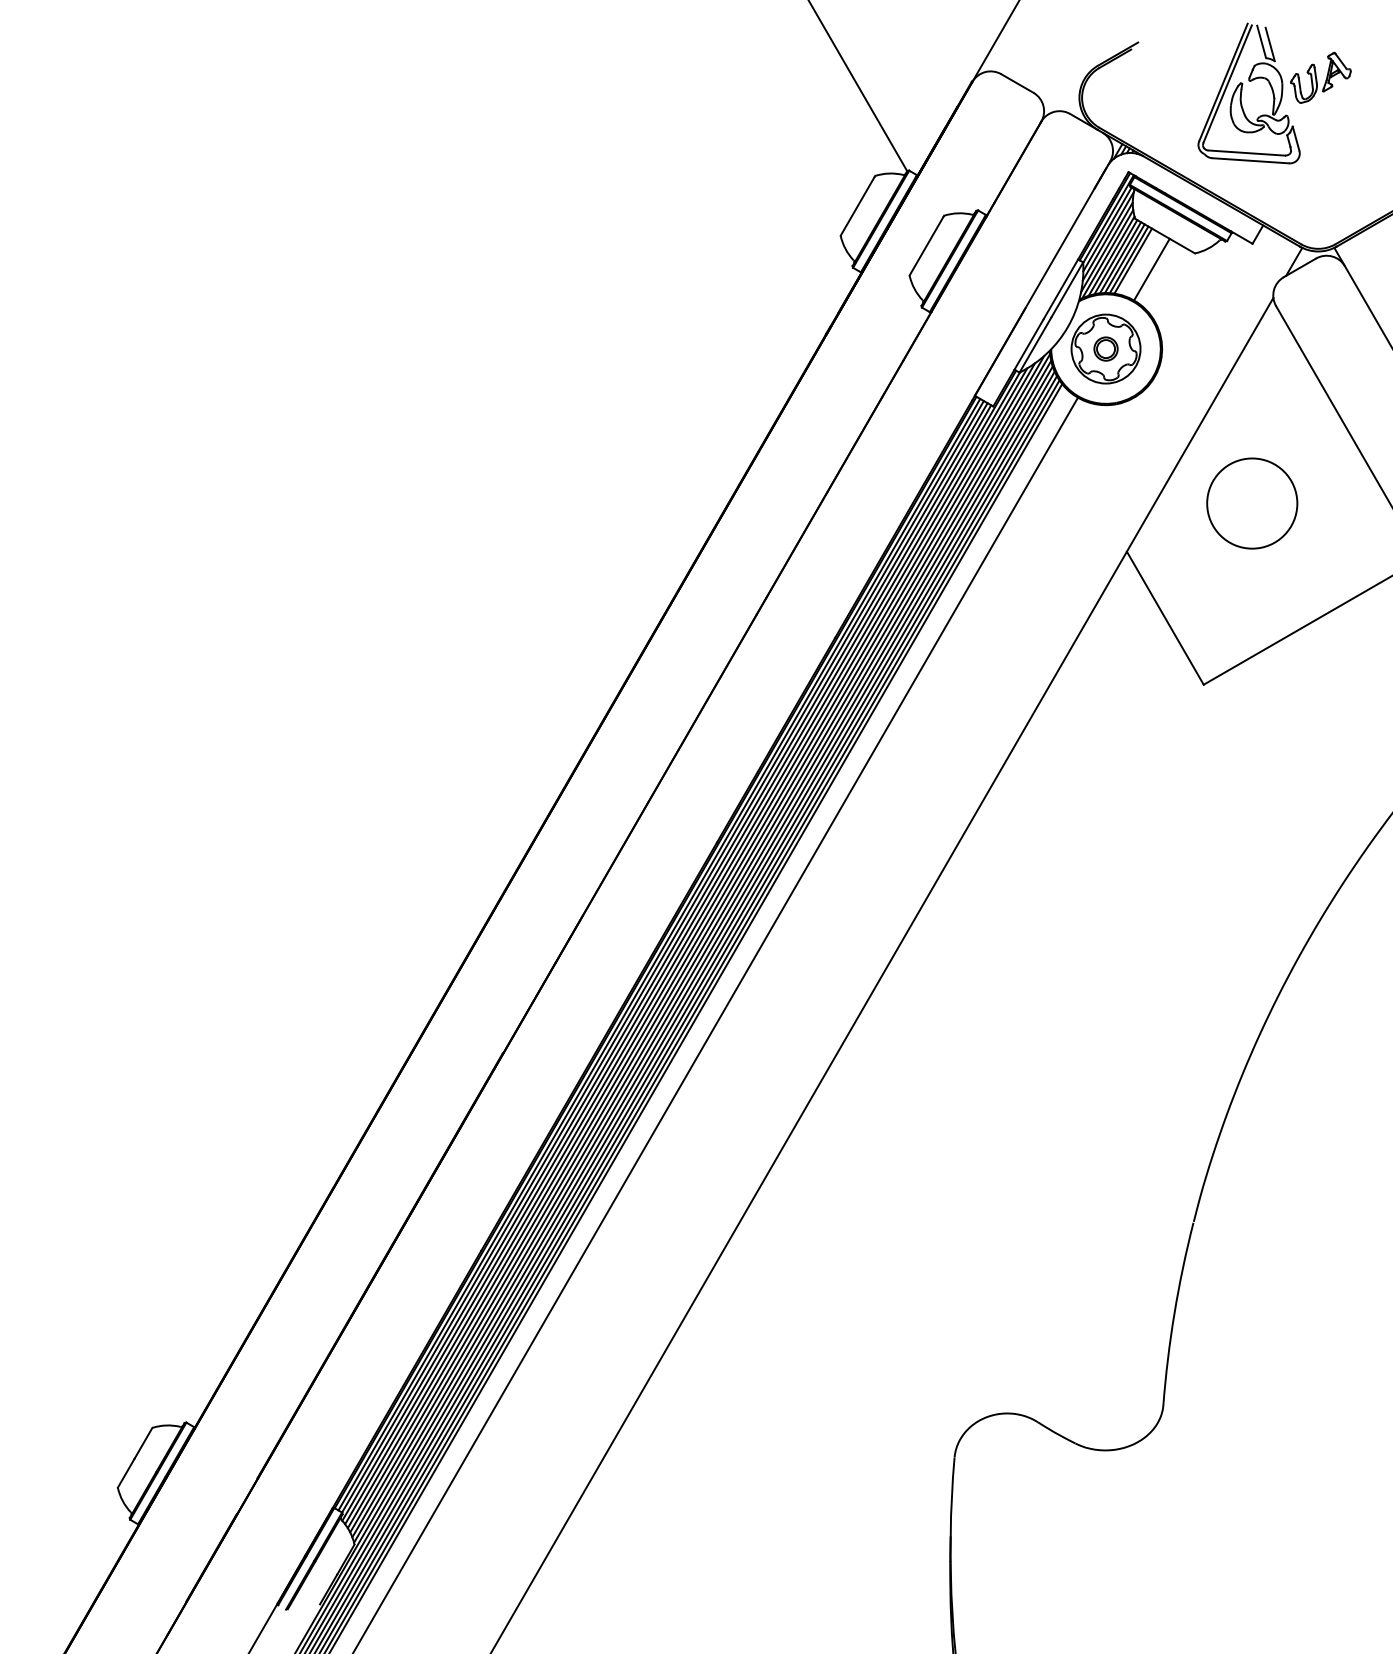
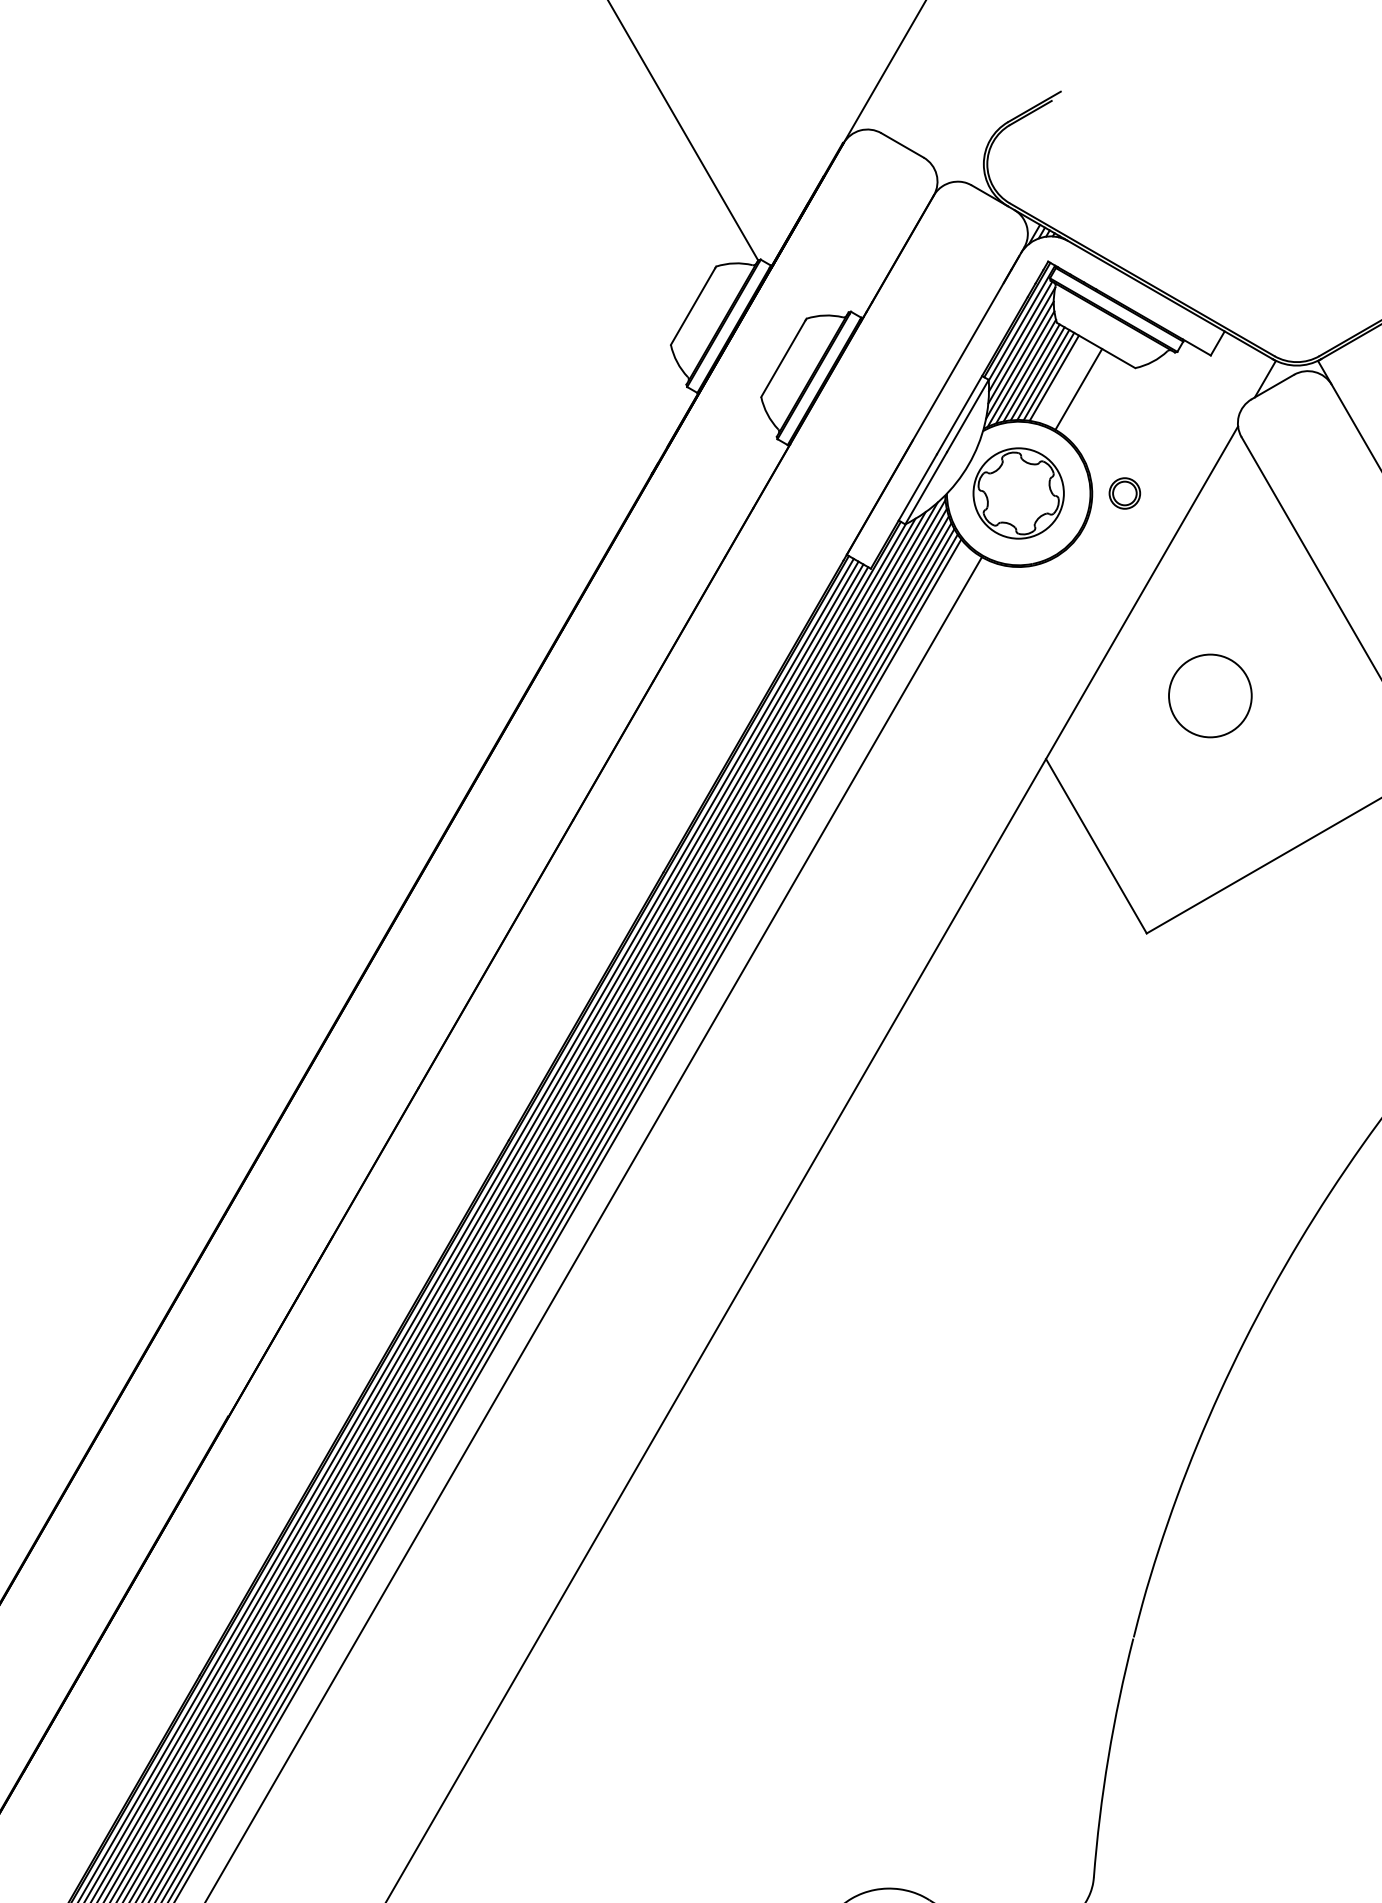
part: (1274, 93) -> (1239, 158), removed
part: (1105, 348) -> (1124, 492), moved
circle: (1252, 503) -> (1210, 695), size x0.7

